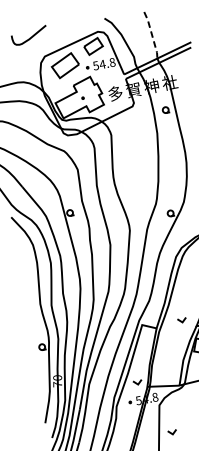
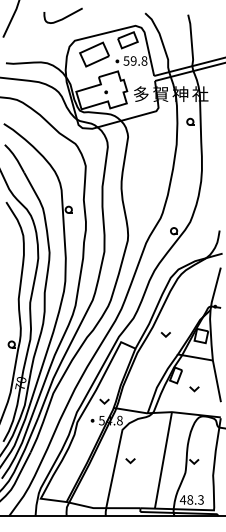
line: (151, 35) -> (191, 40), dashed -> solid
text: (102, 64) -> (133, 60), 54.8 -> 59.8
part: (181, 320) -> (165, 334), moved

